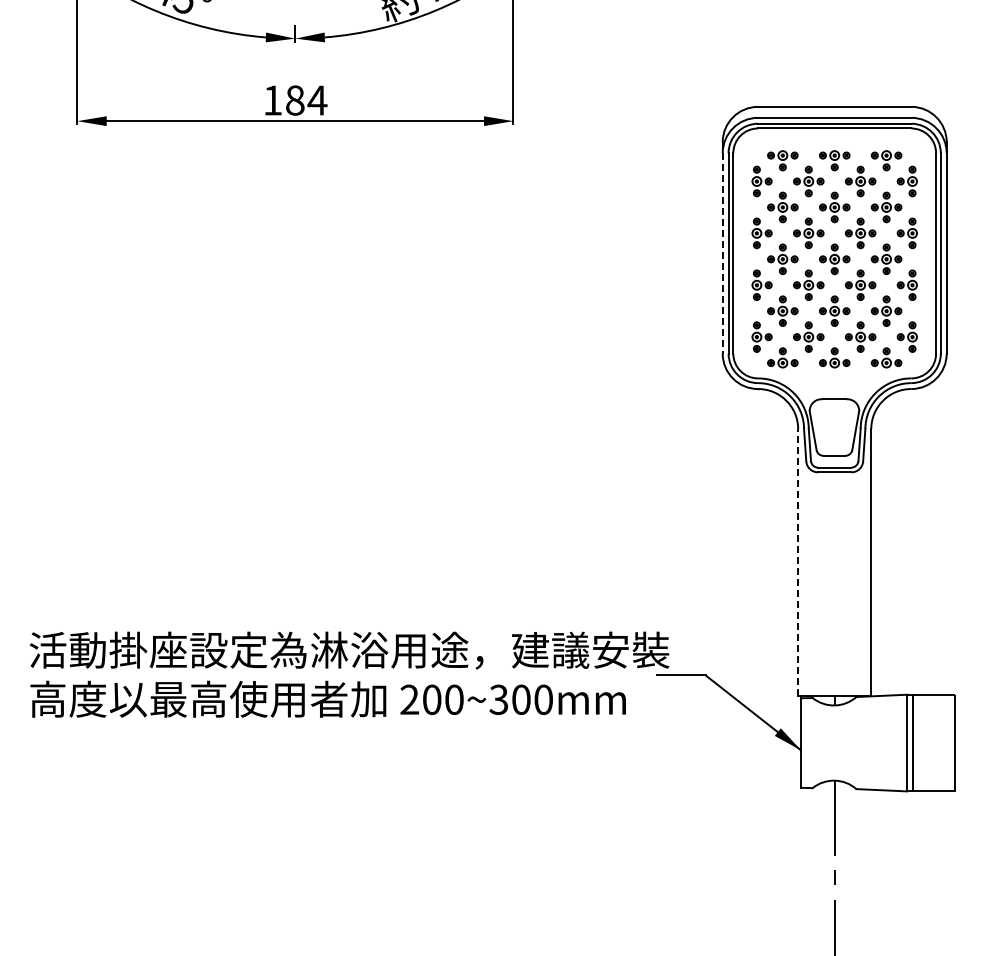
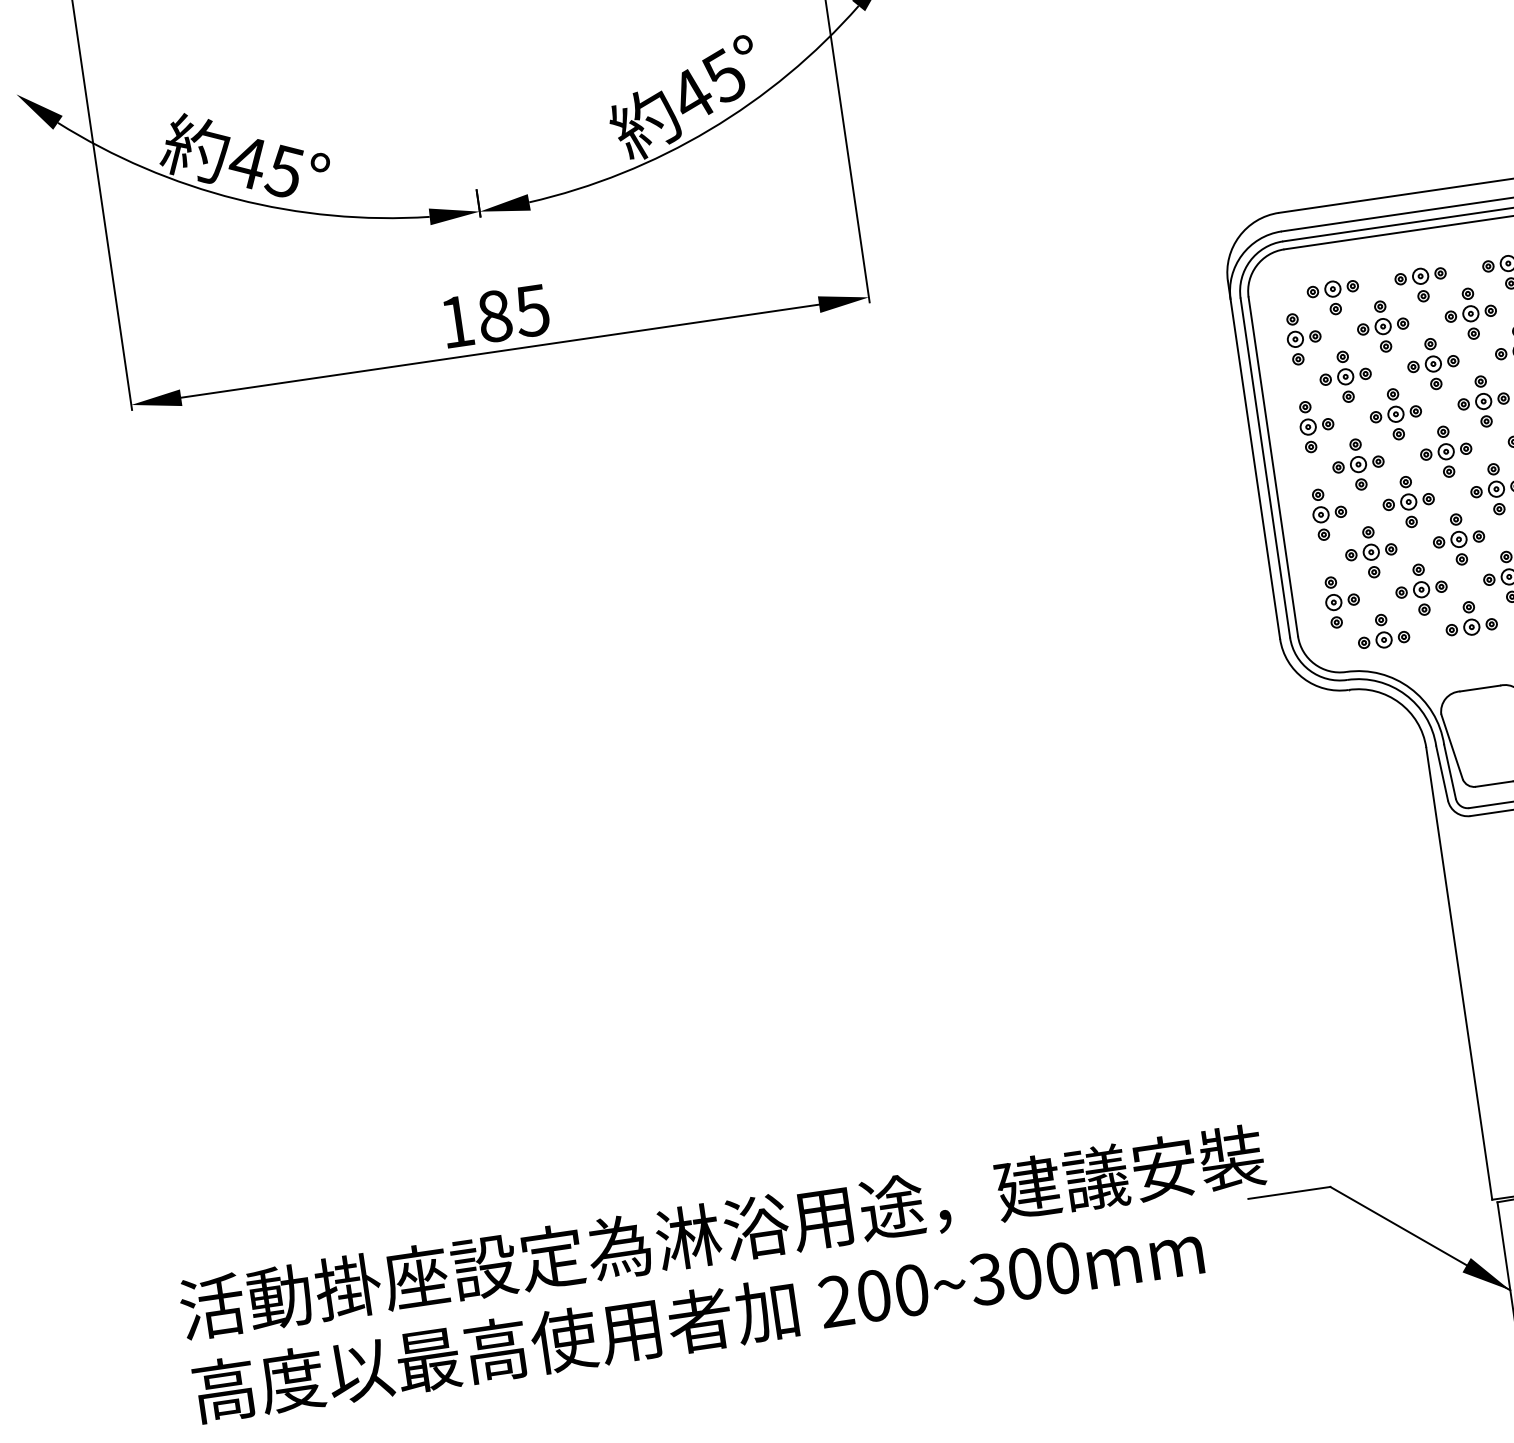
text: (317, 100) -> (532, 310), 184 -> 185
line: (722, 247) -> (1253, 459), dashed -> solid
line: (798, 562) -> (1459, 973), dashed -> solid

